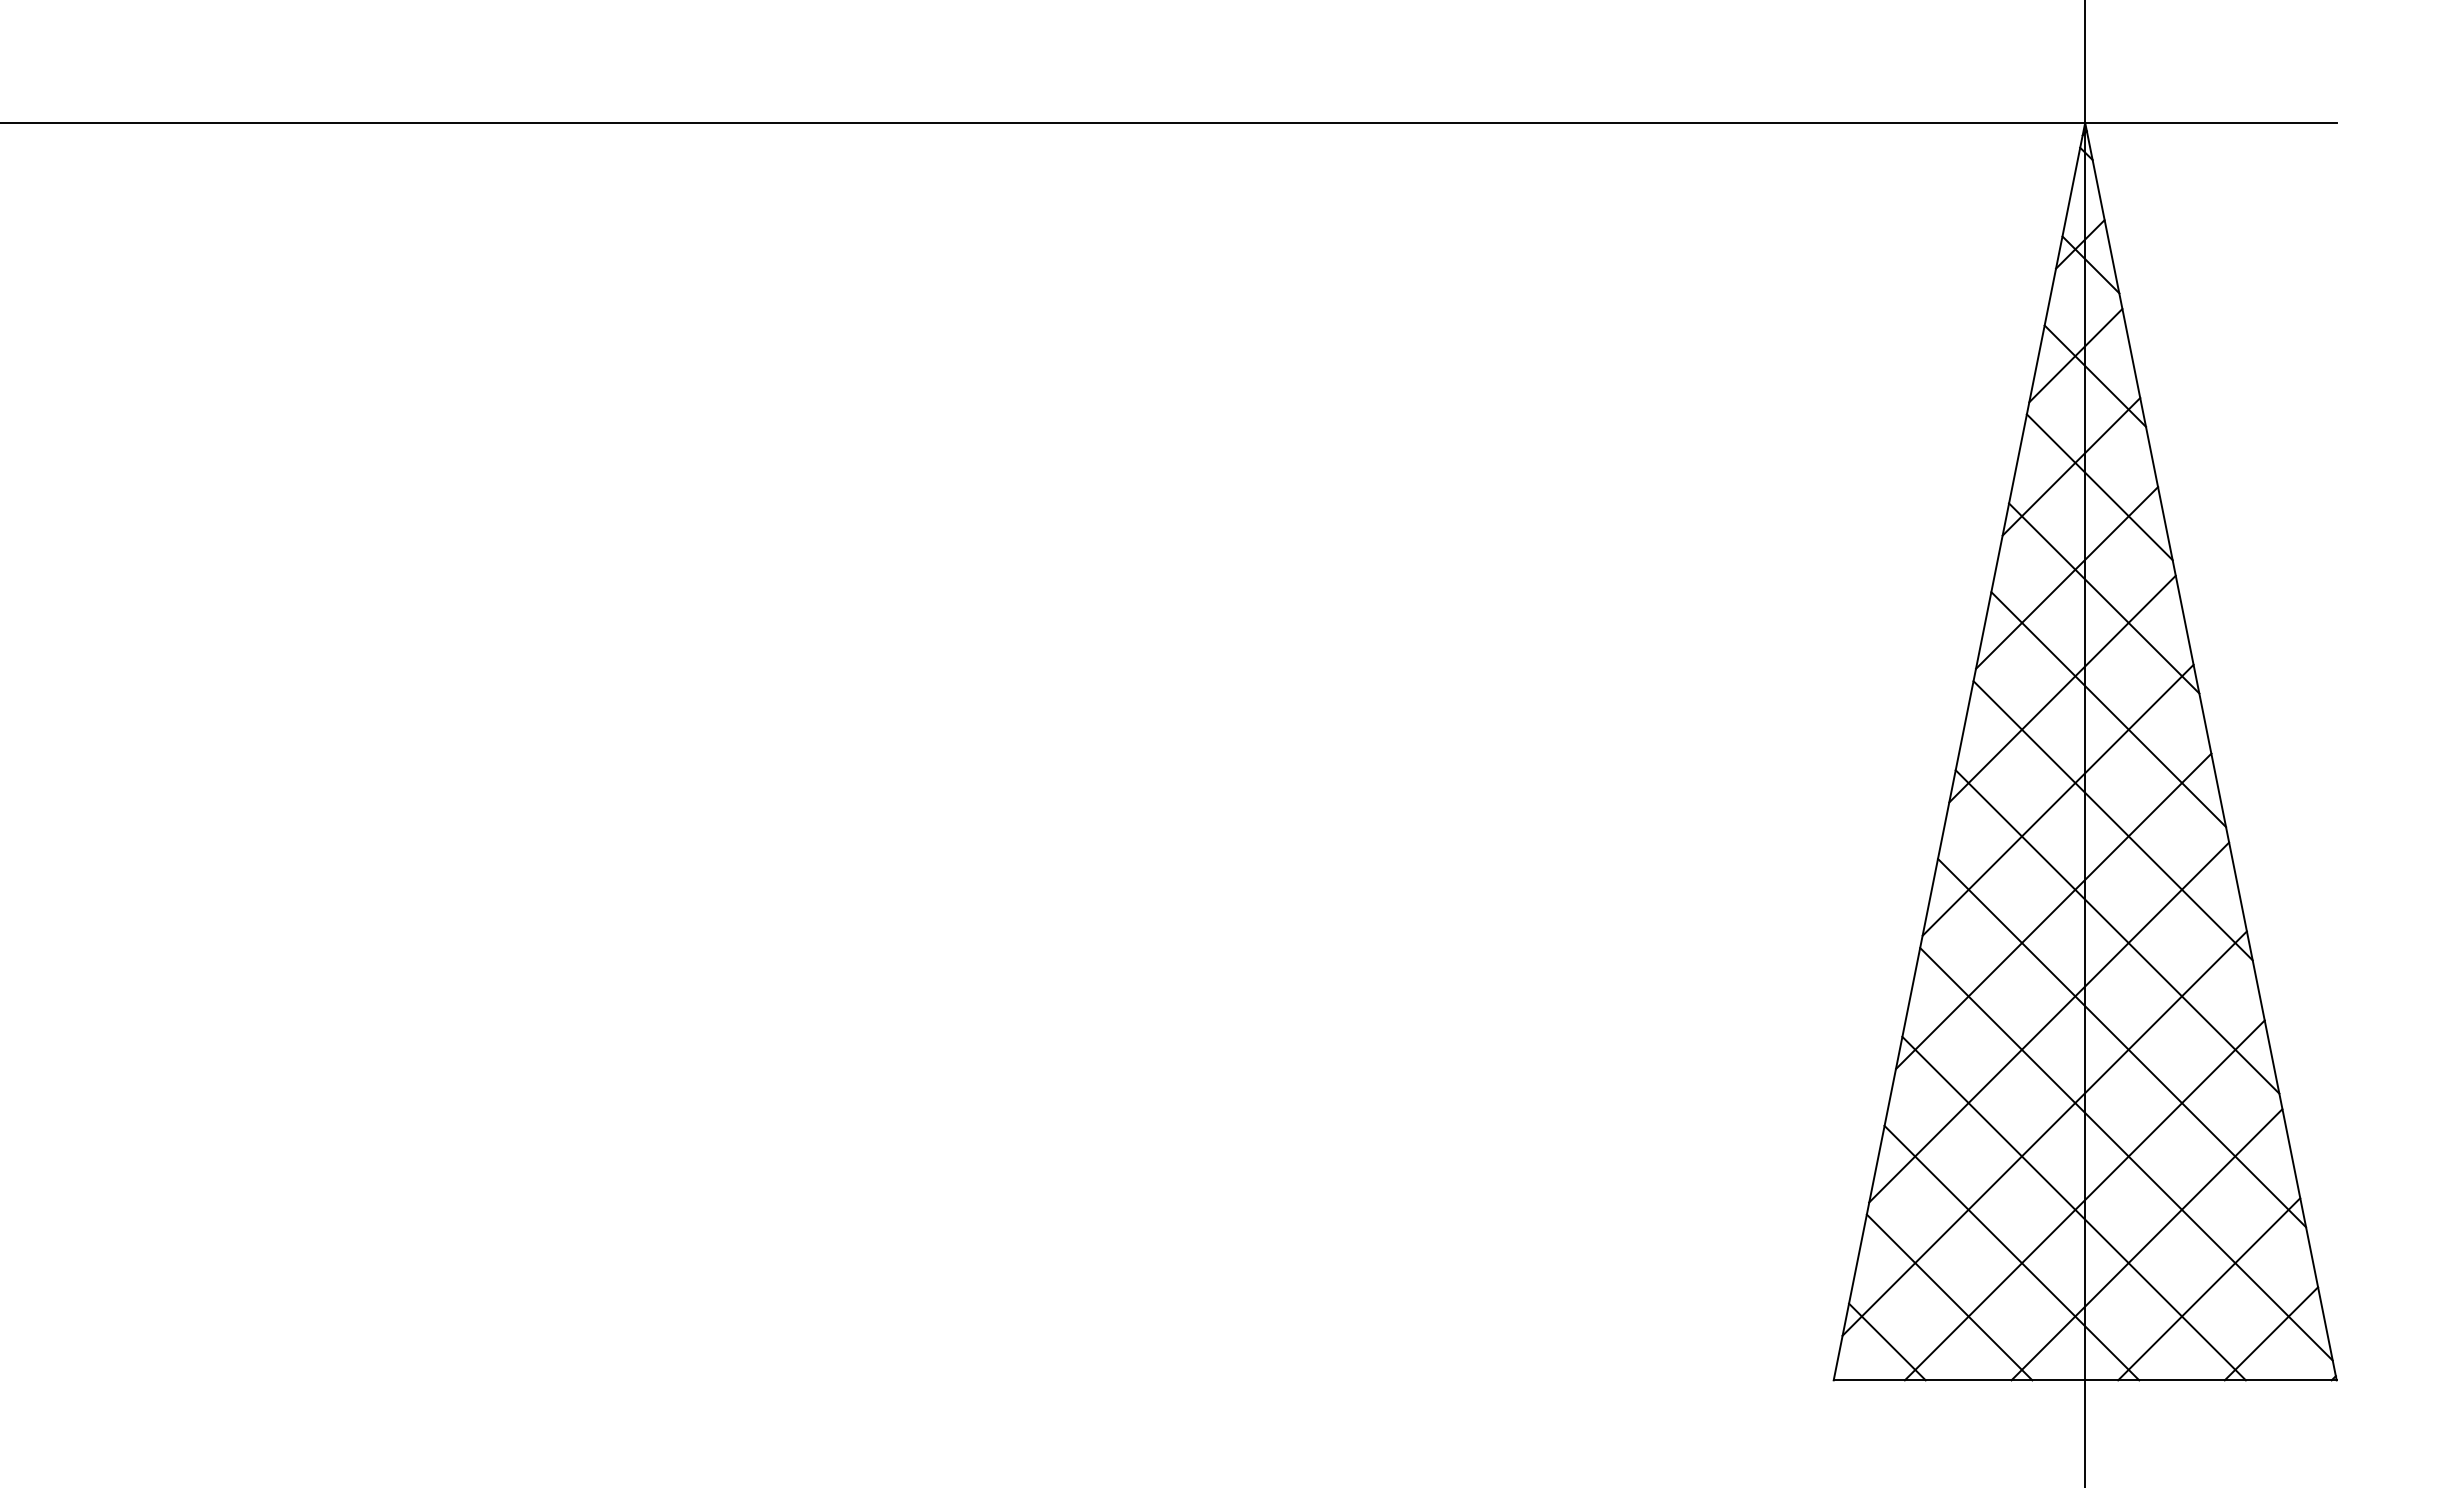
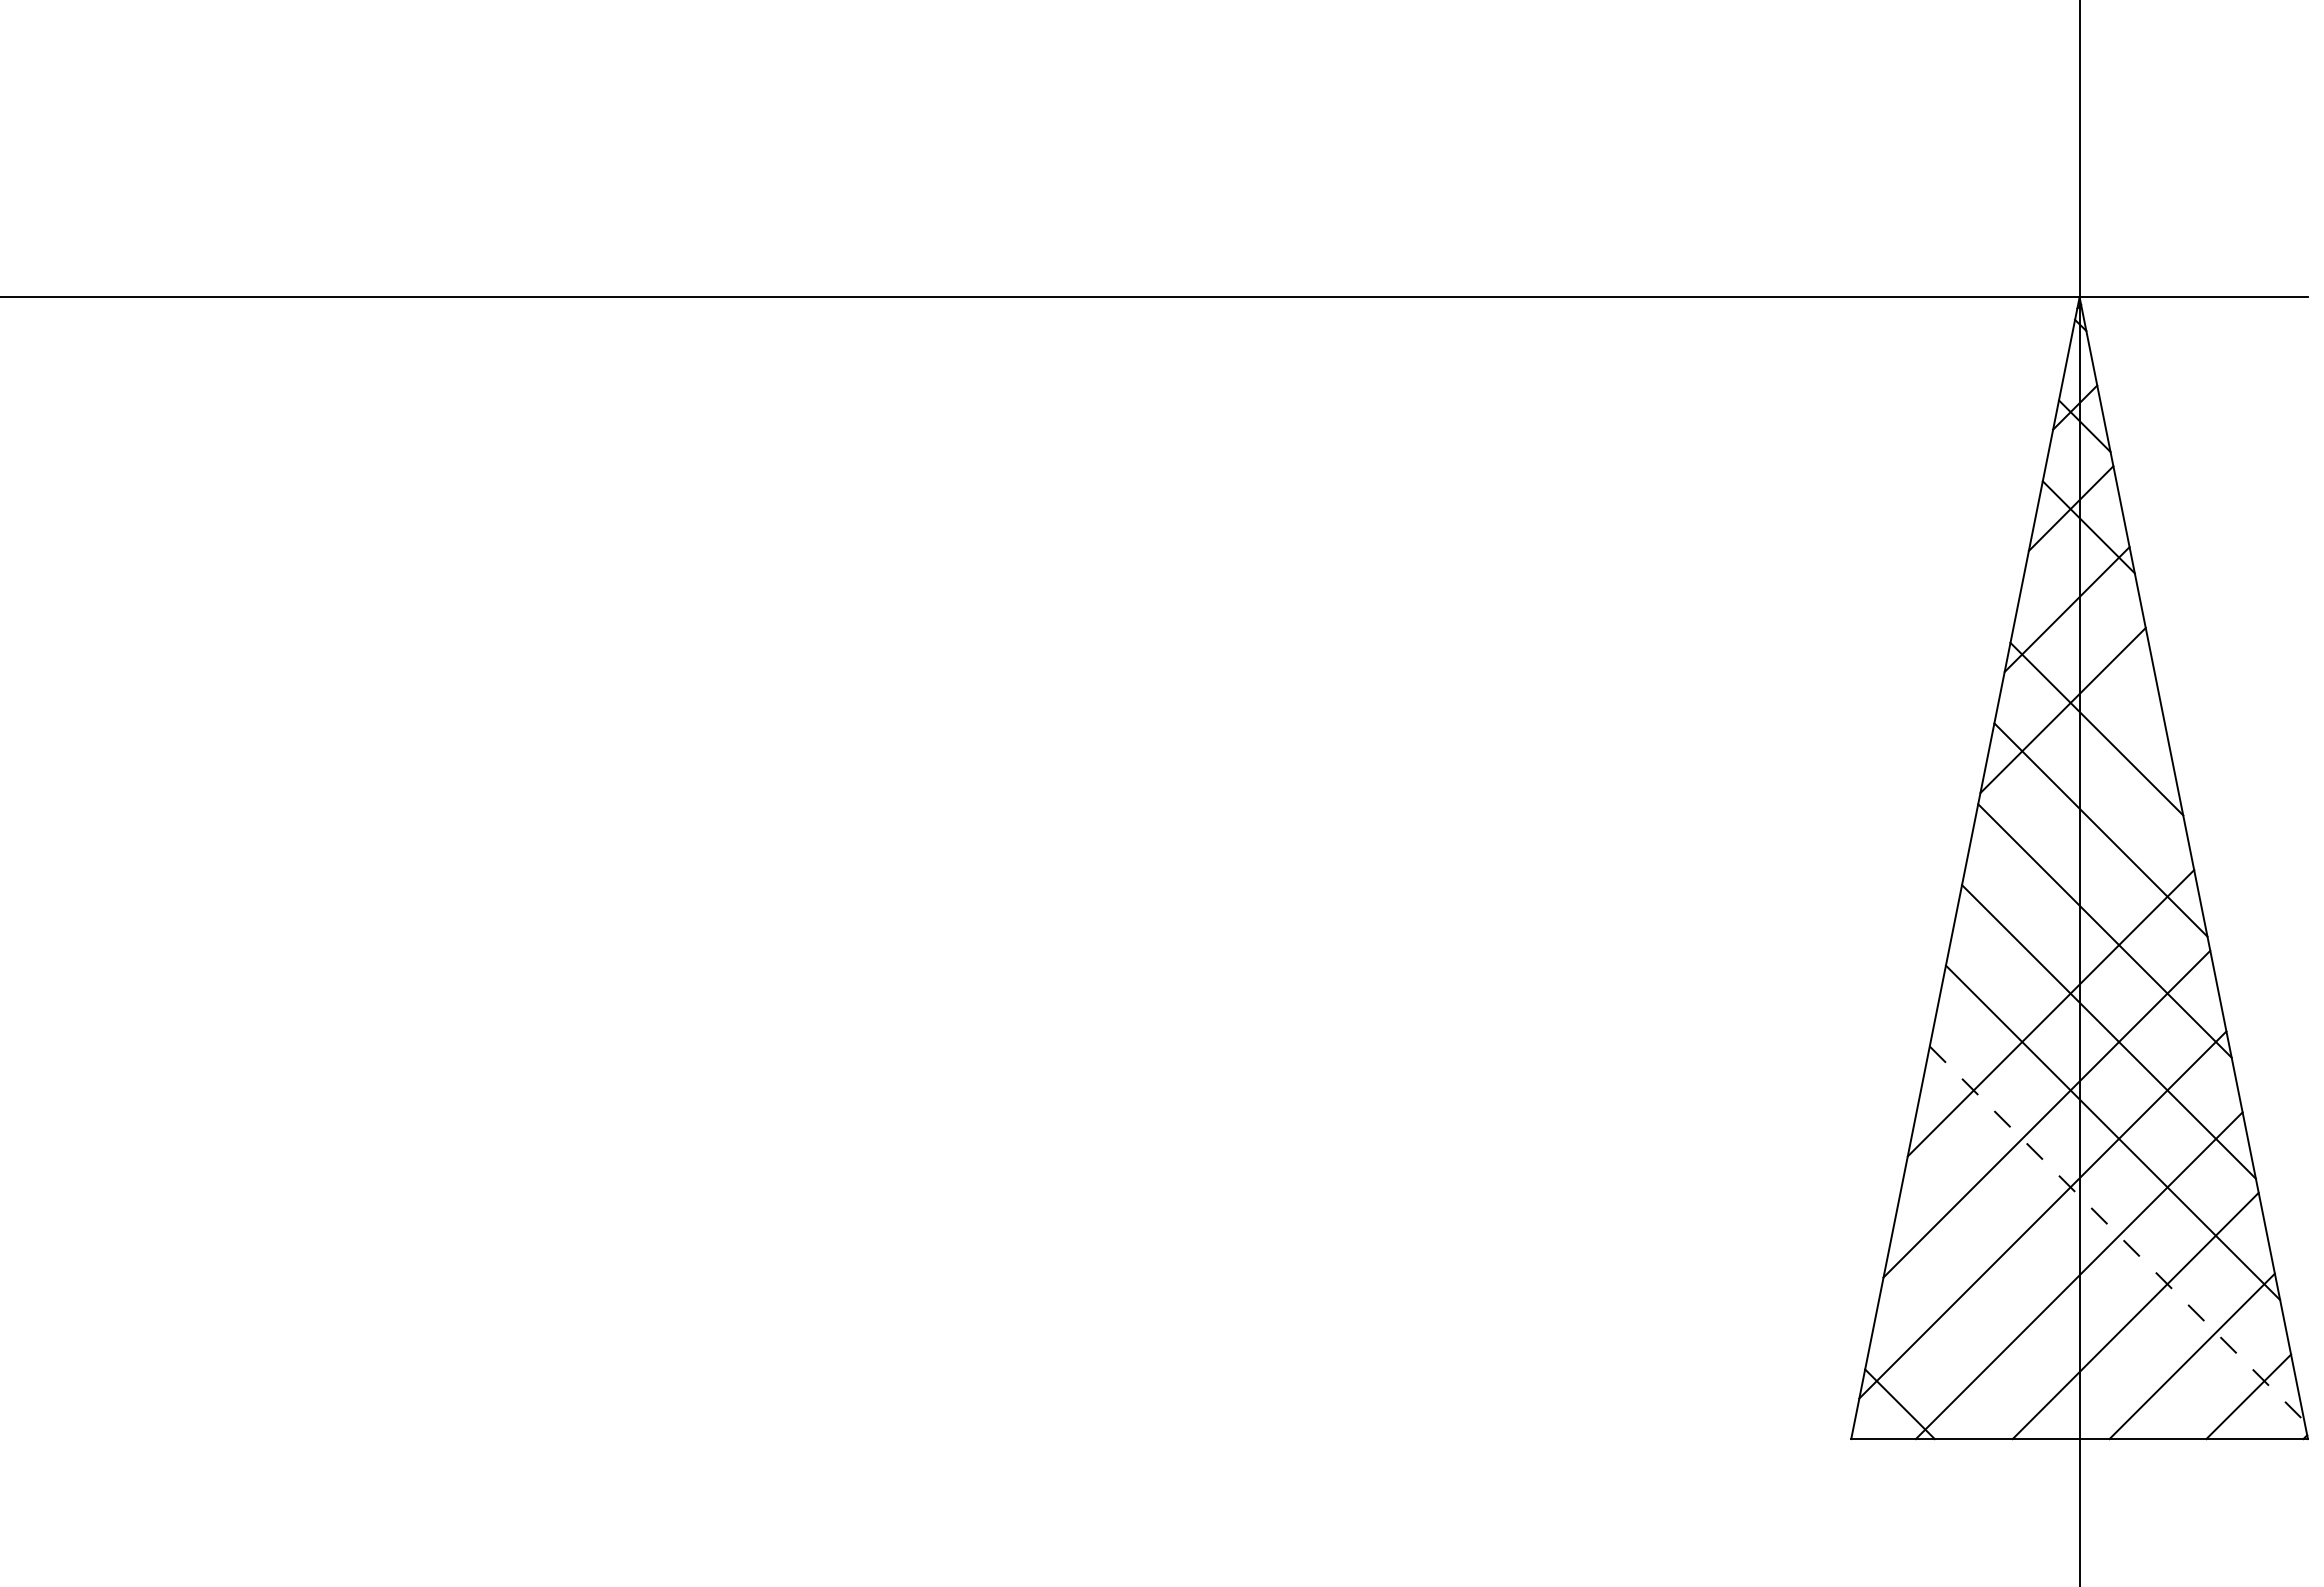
line: (2099, 486) -> (2092, 627), removed
line: (2061, 689) -> (2058, 811), removed
line: (2058, 800) -> (2055, 912), removed
line: (2126, 1153) -> (2117, 1233), solid -> dashed
line: (2074, 1209) -> (2069, 1283), removed
line: (2011, 1253) -> (2012, 1323), removed
line: (1949, 1297) -> (1956, 1363), removed

